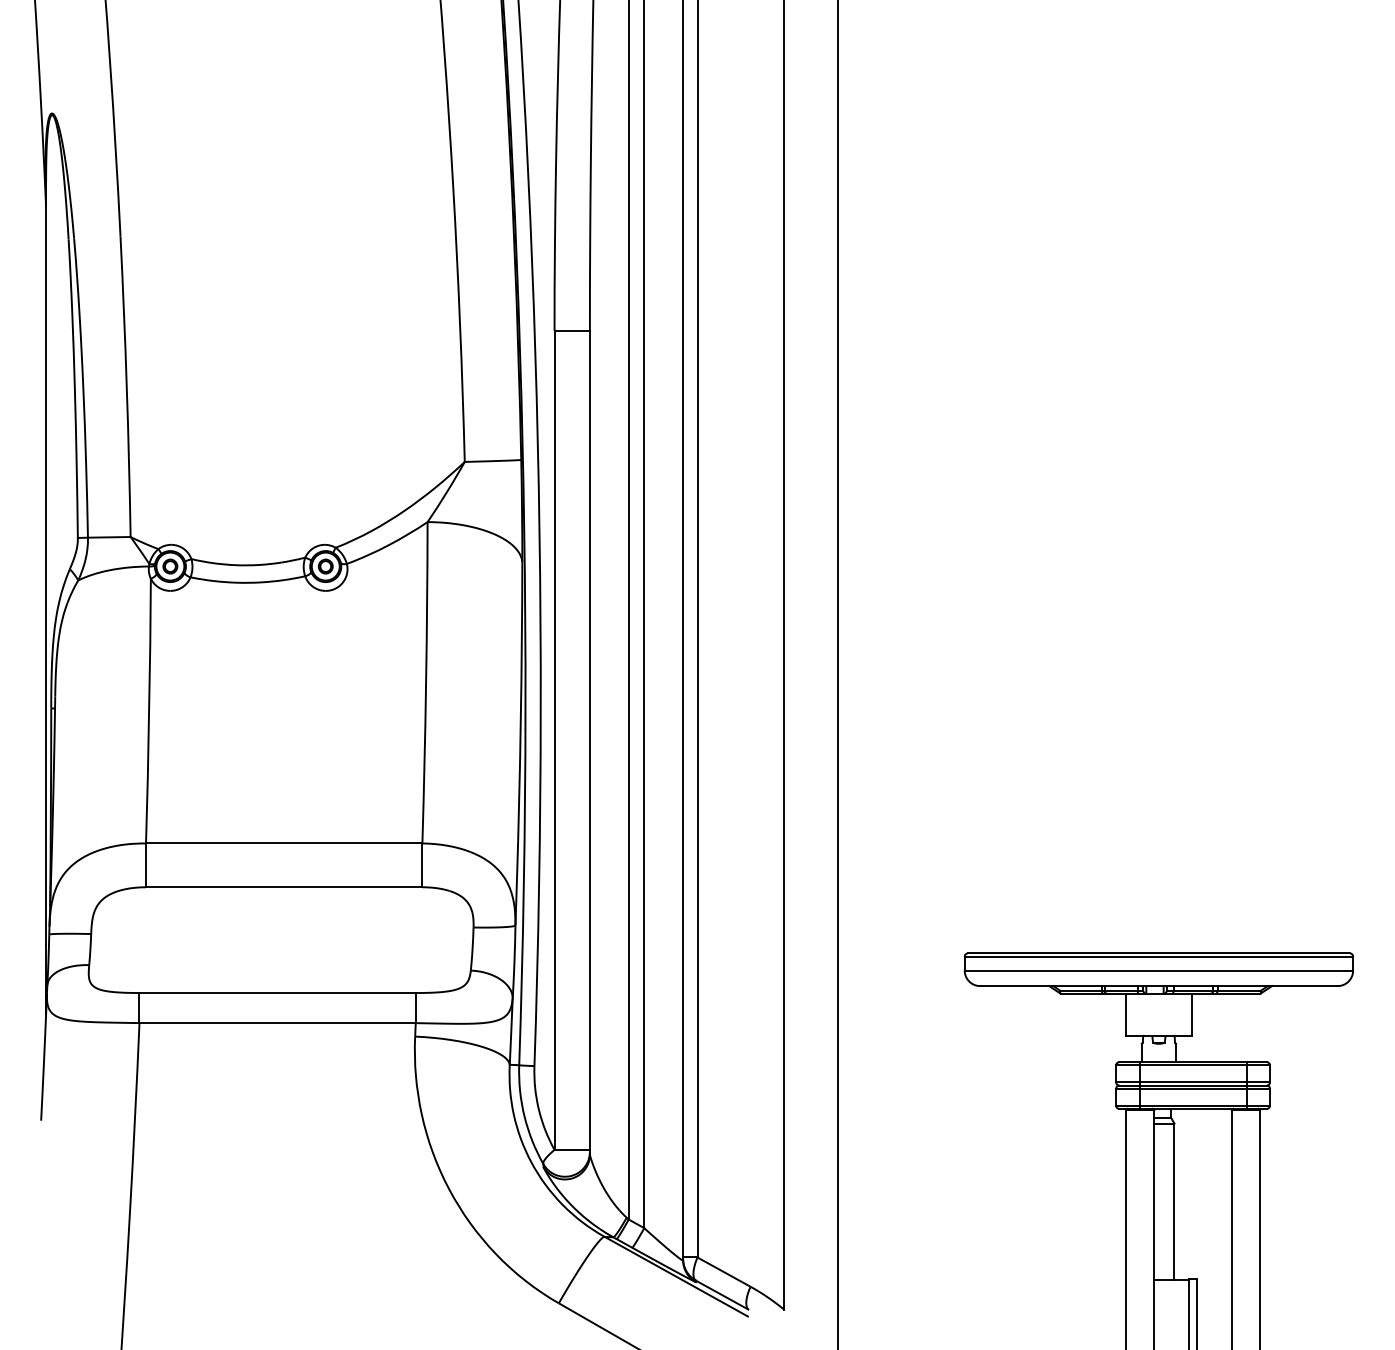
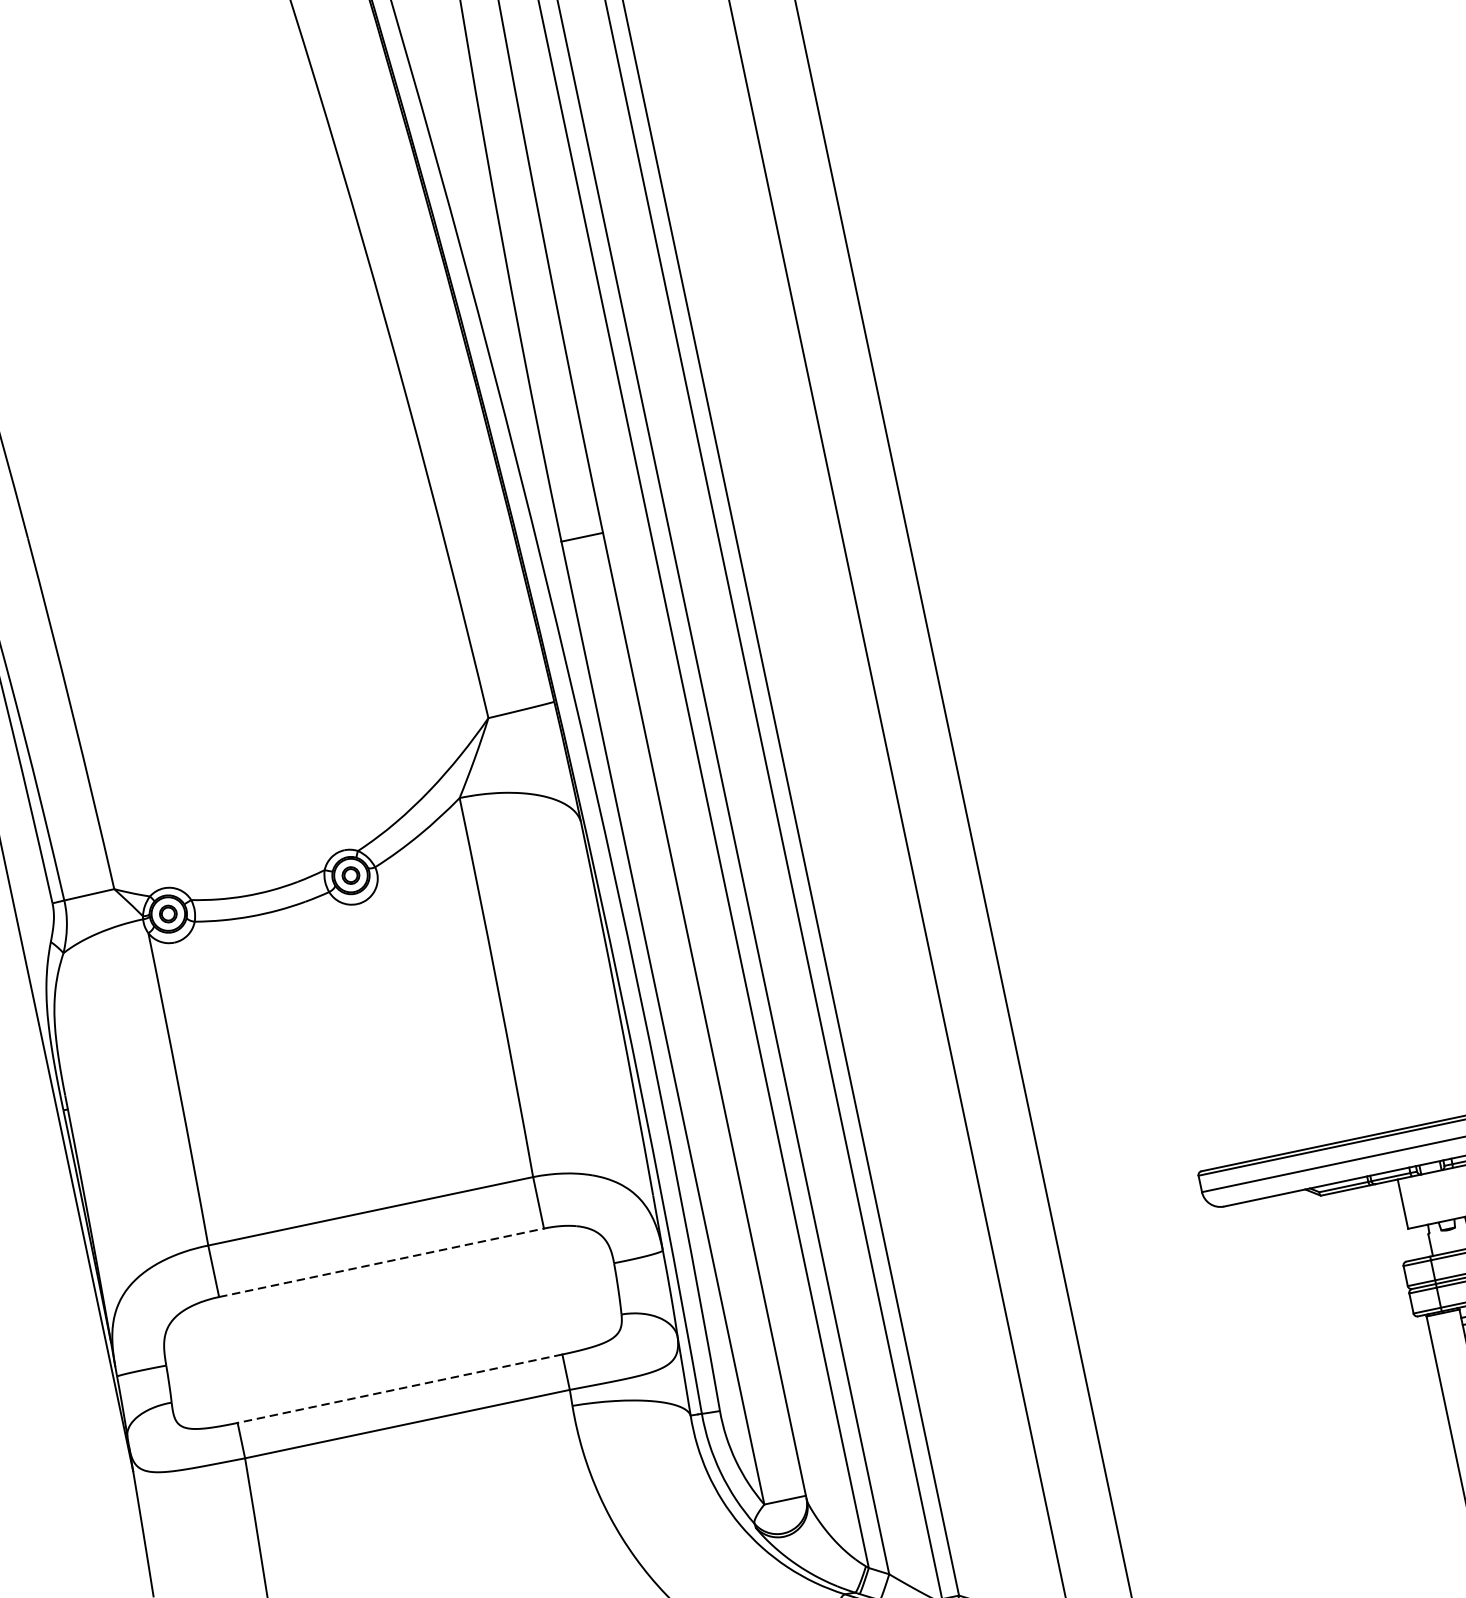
line: (284, 887) -> (381, 1263), solid -> dashed
line: (277, 993) -> (399, 1389), solid -> dashed

